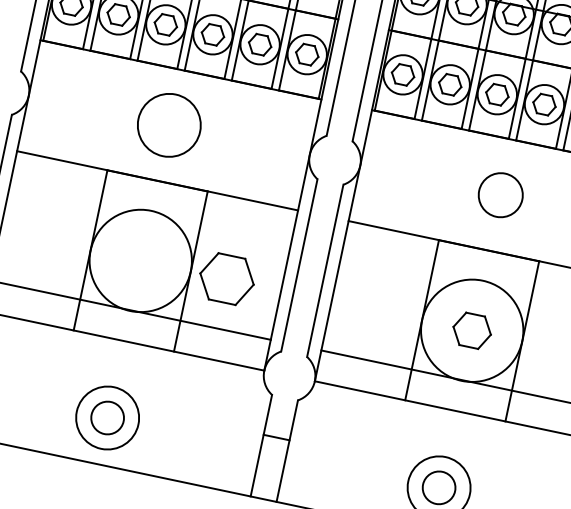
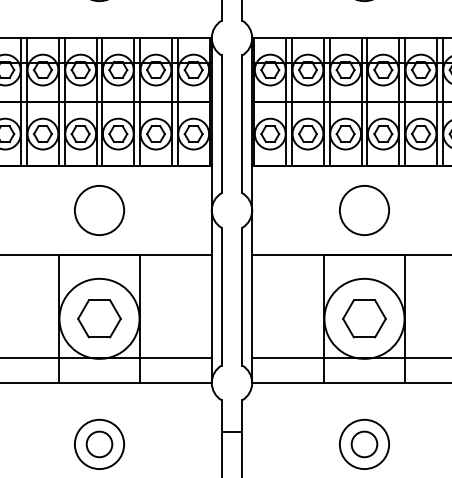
circle: (500, 195) -> (364, 210), size x1.43
part: (227, 278) -> (99, 318), moved
part: (472, 330) -> (364, 318), size x1.43

